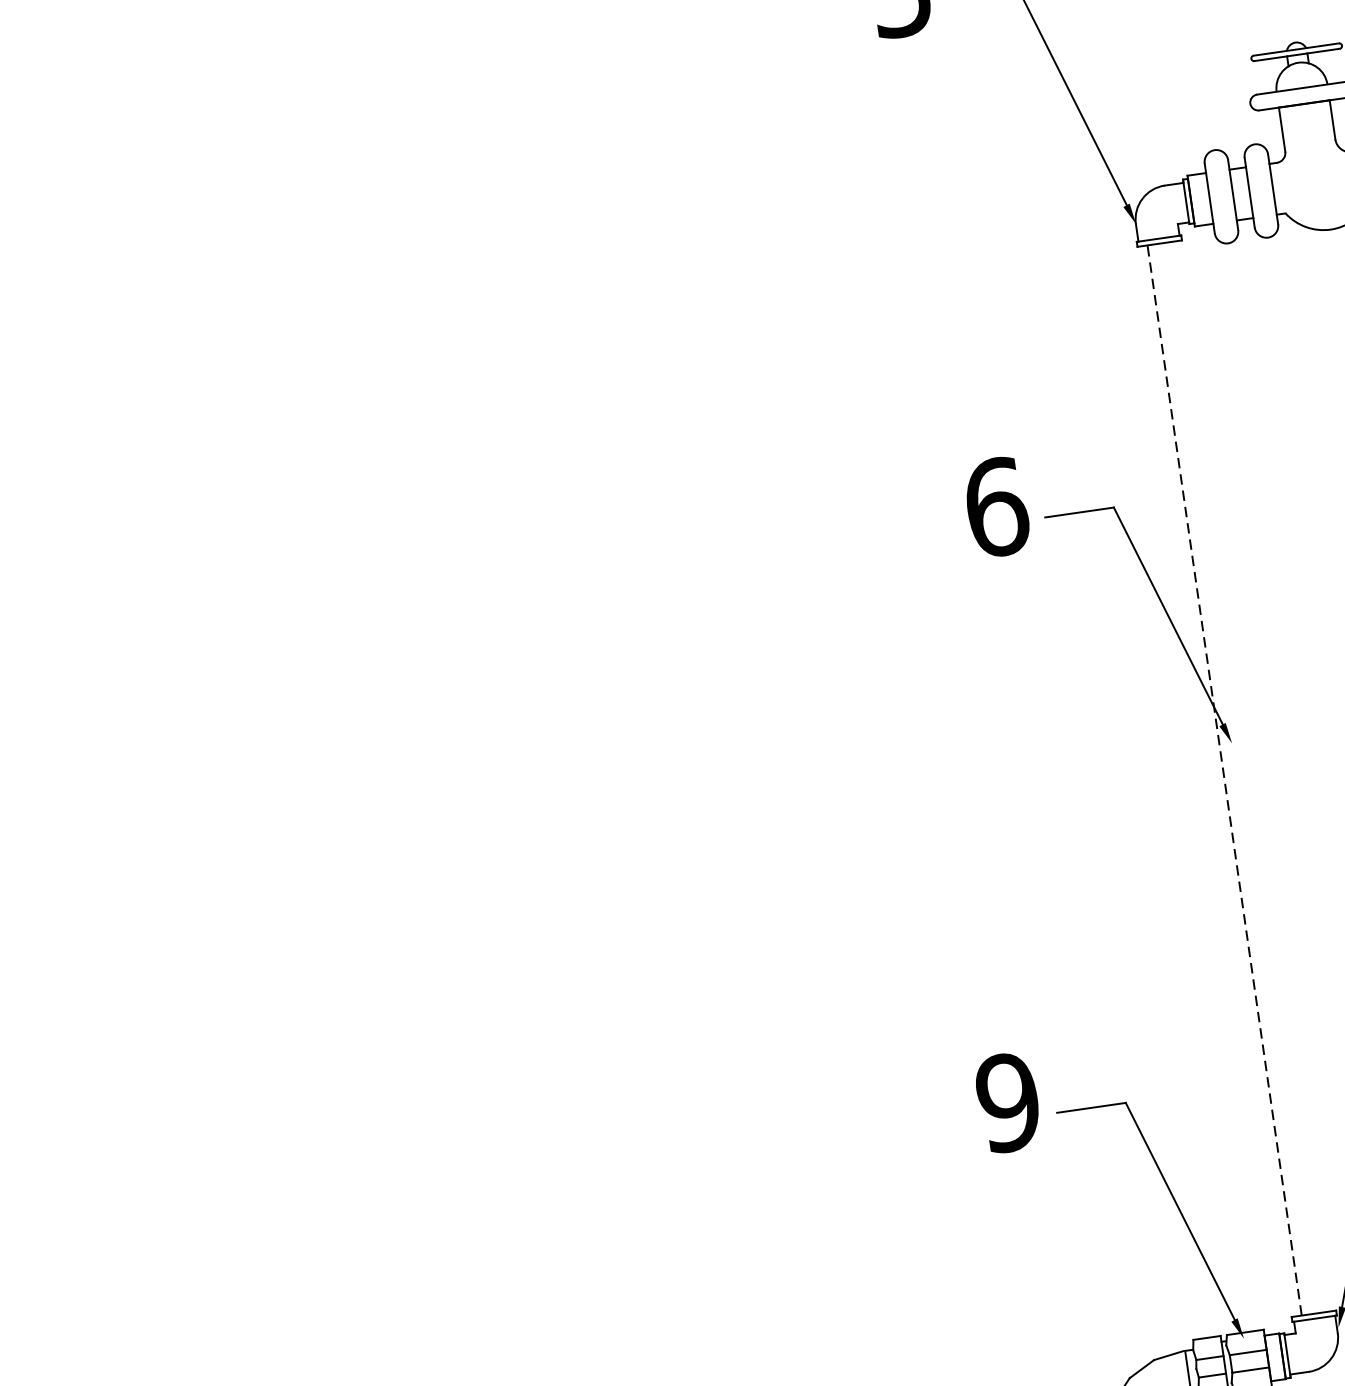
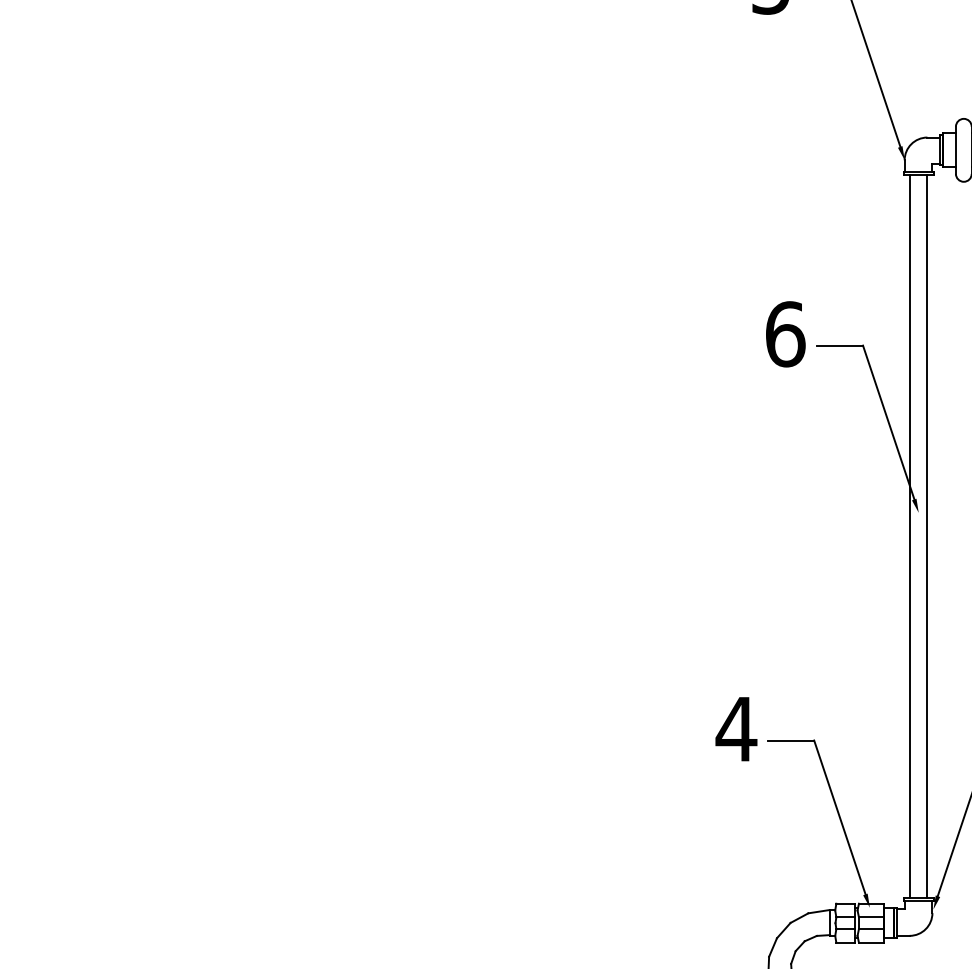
line: (1248, 776) -> (926, 536), added
line: (1224, 780) -> (910, 536), dashed -> solid
text: (1008, 1103) -> (736, 729), 9 -> 4

